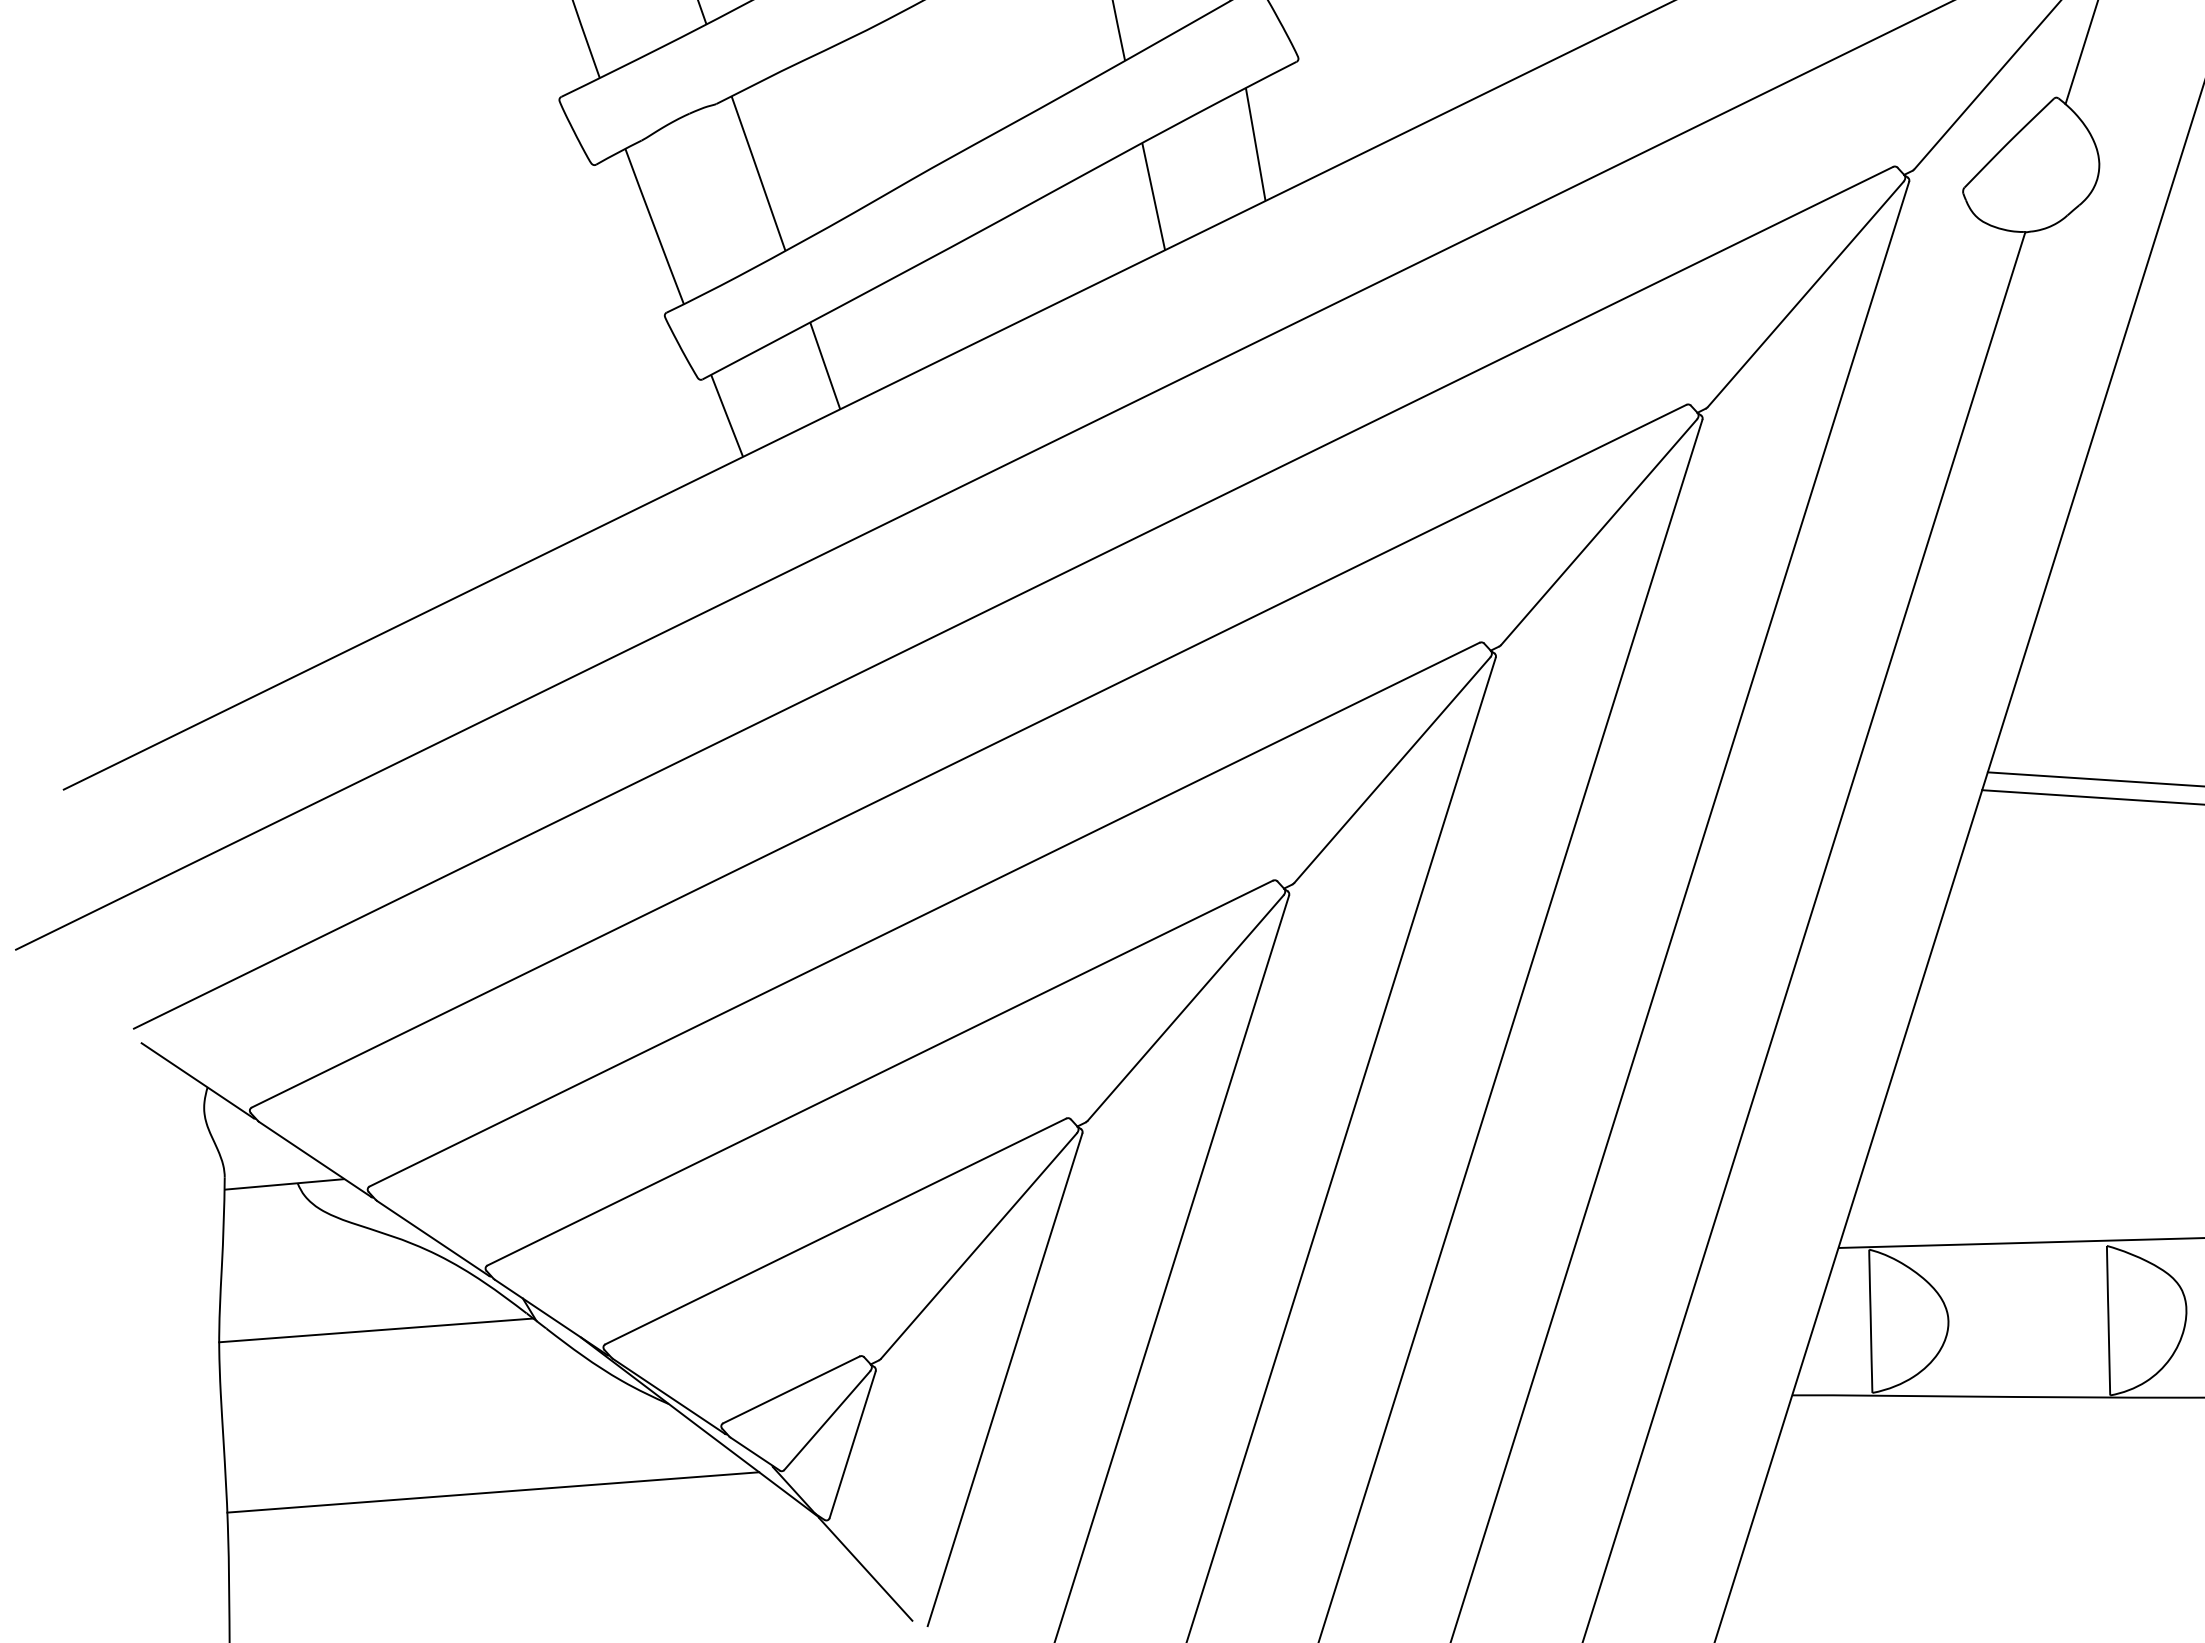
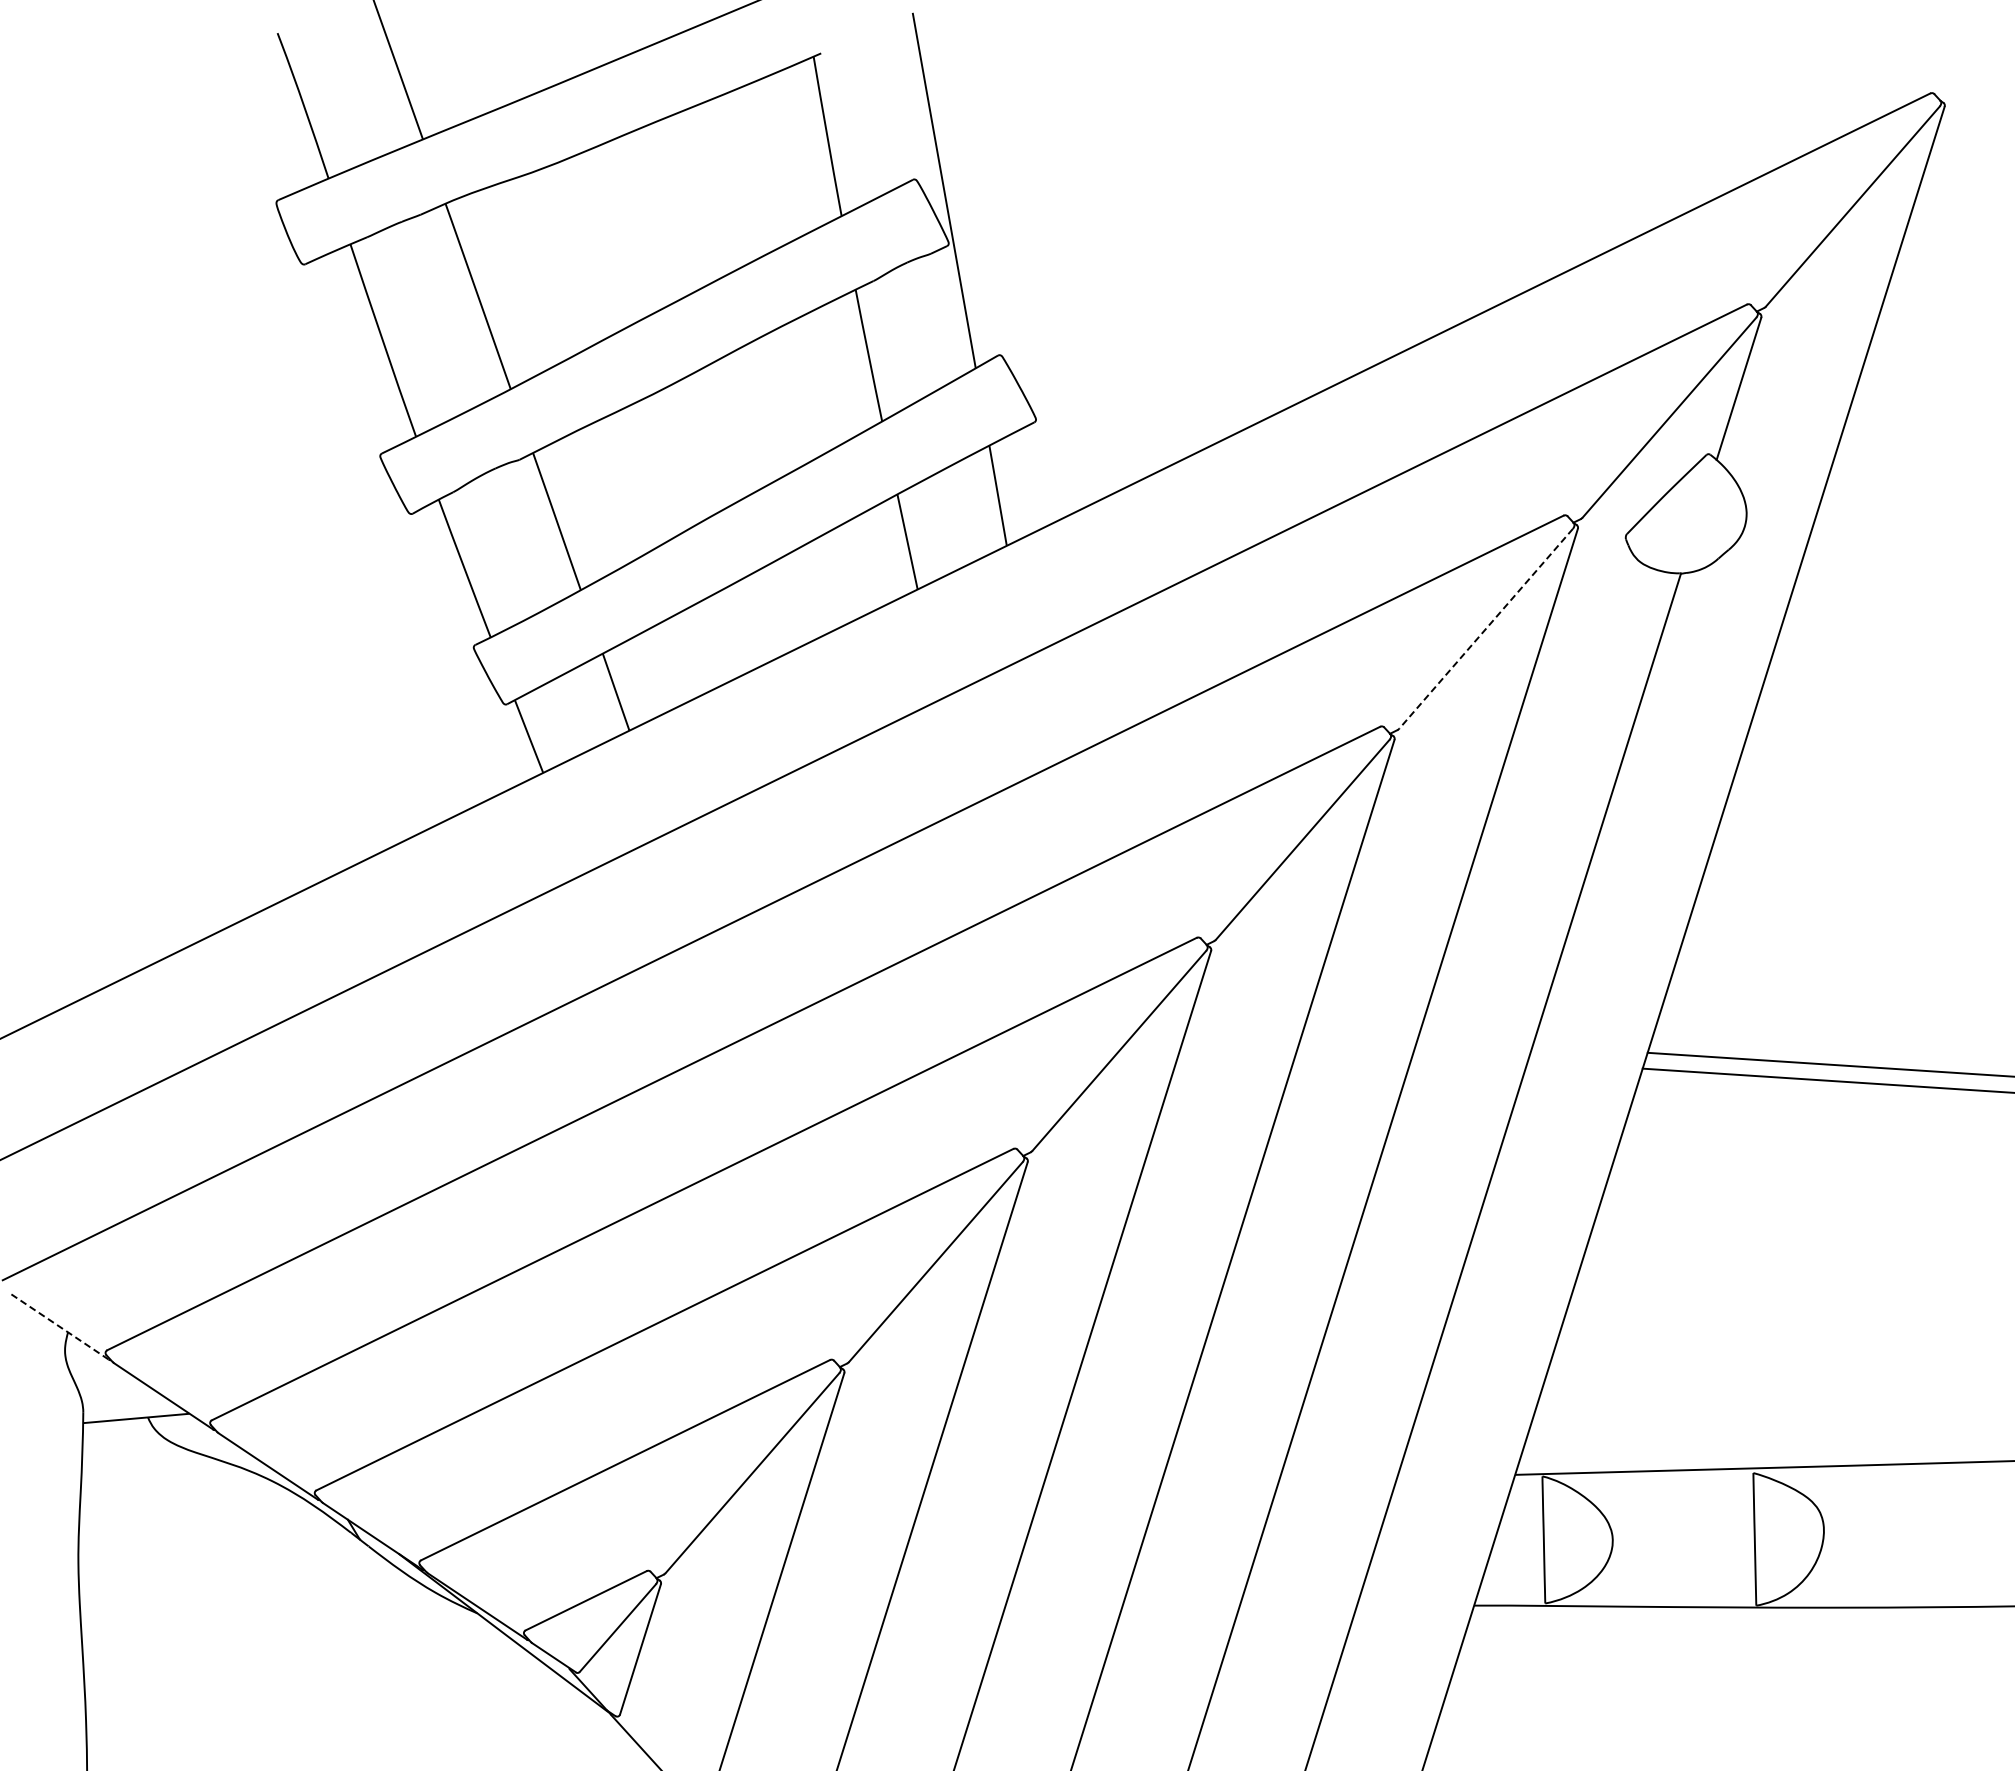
line: (1805, 295) -> (1485, 629), solid -> dashed
line: (197, 1080) -> (59, 1326), solid -> dashed
line: (375, 1329) -> (217, 1547), removed
line: (493, 1492) -> (321, 1691), removed

